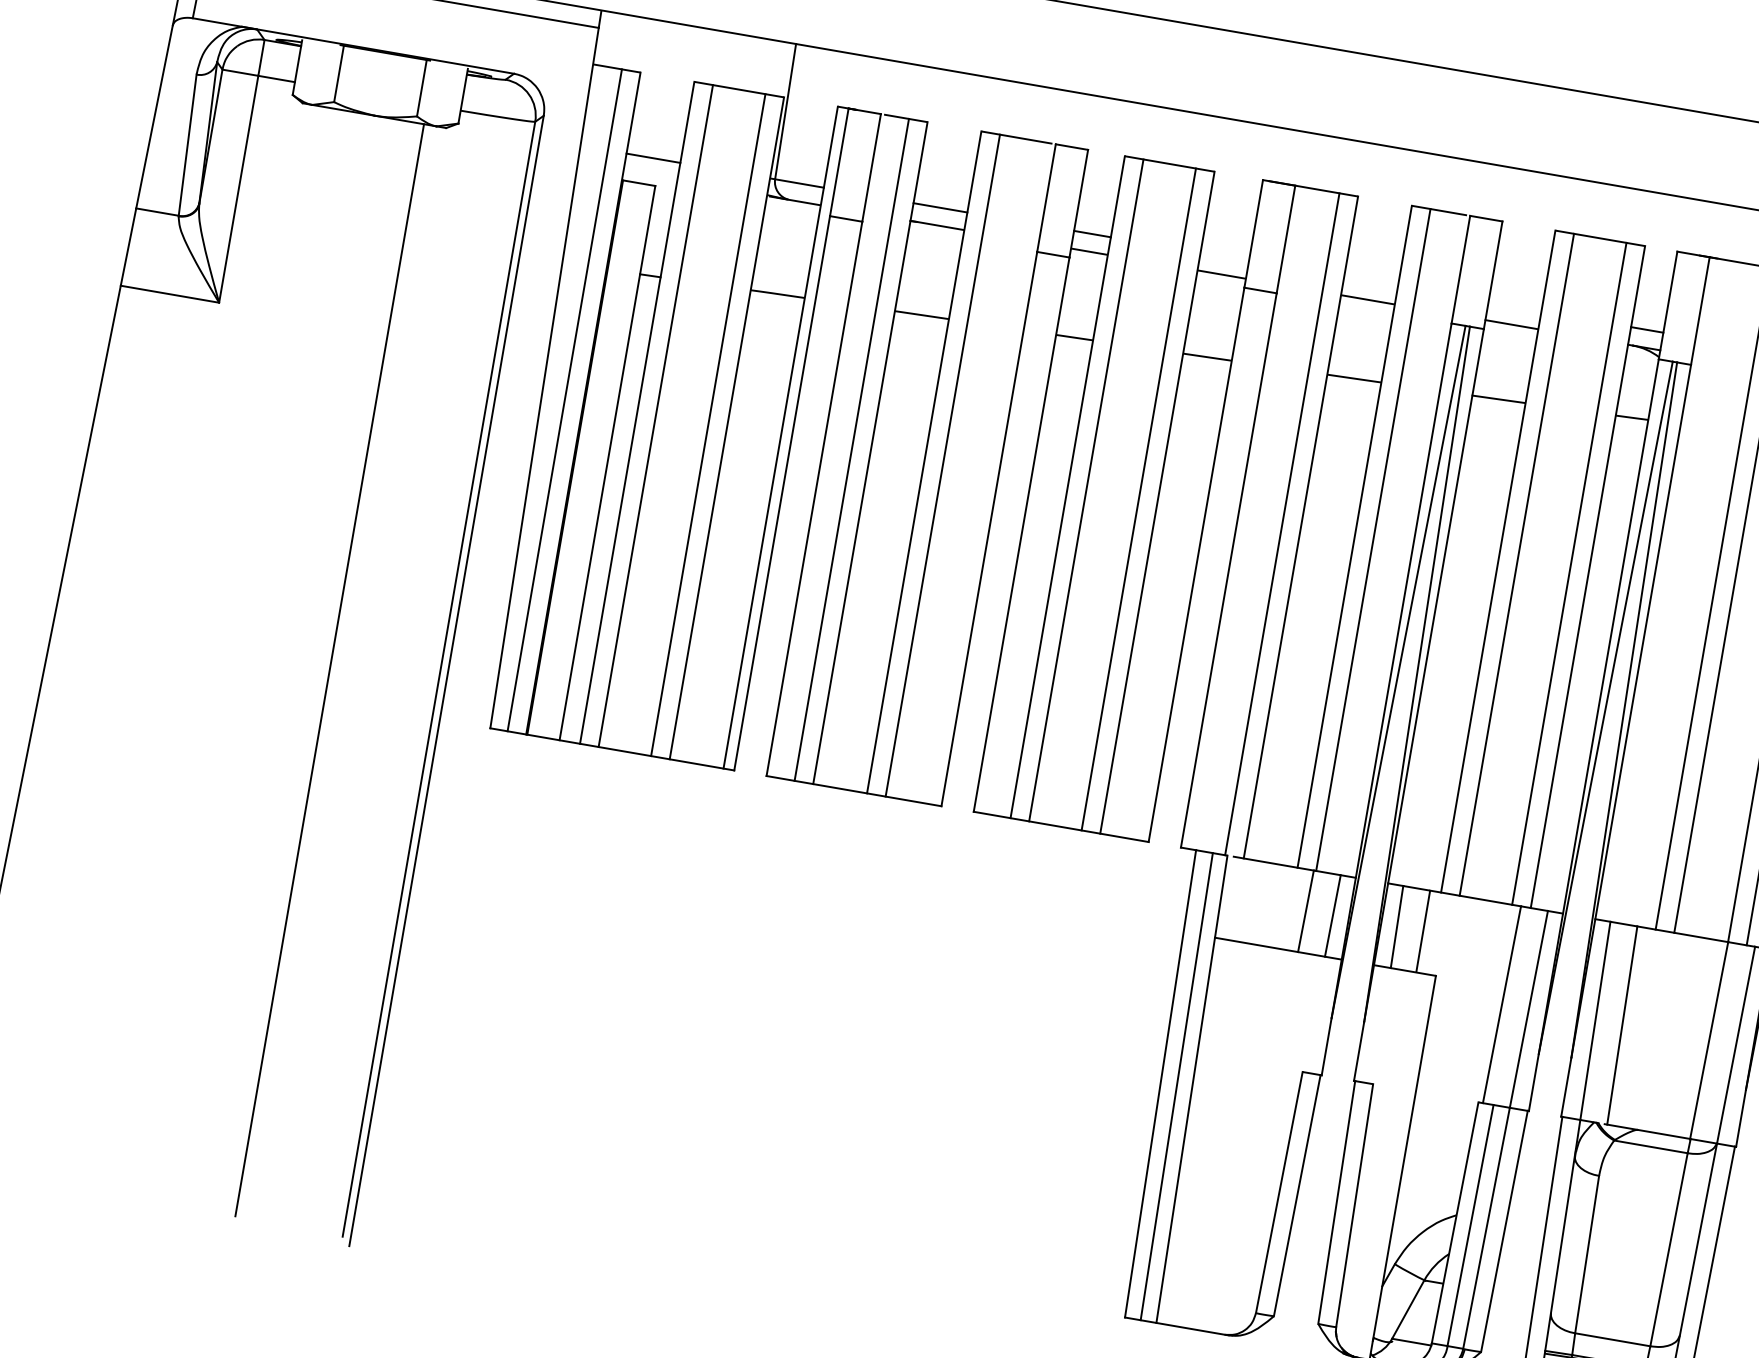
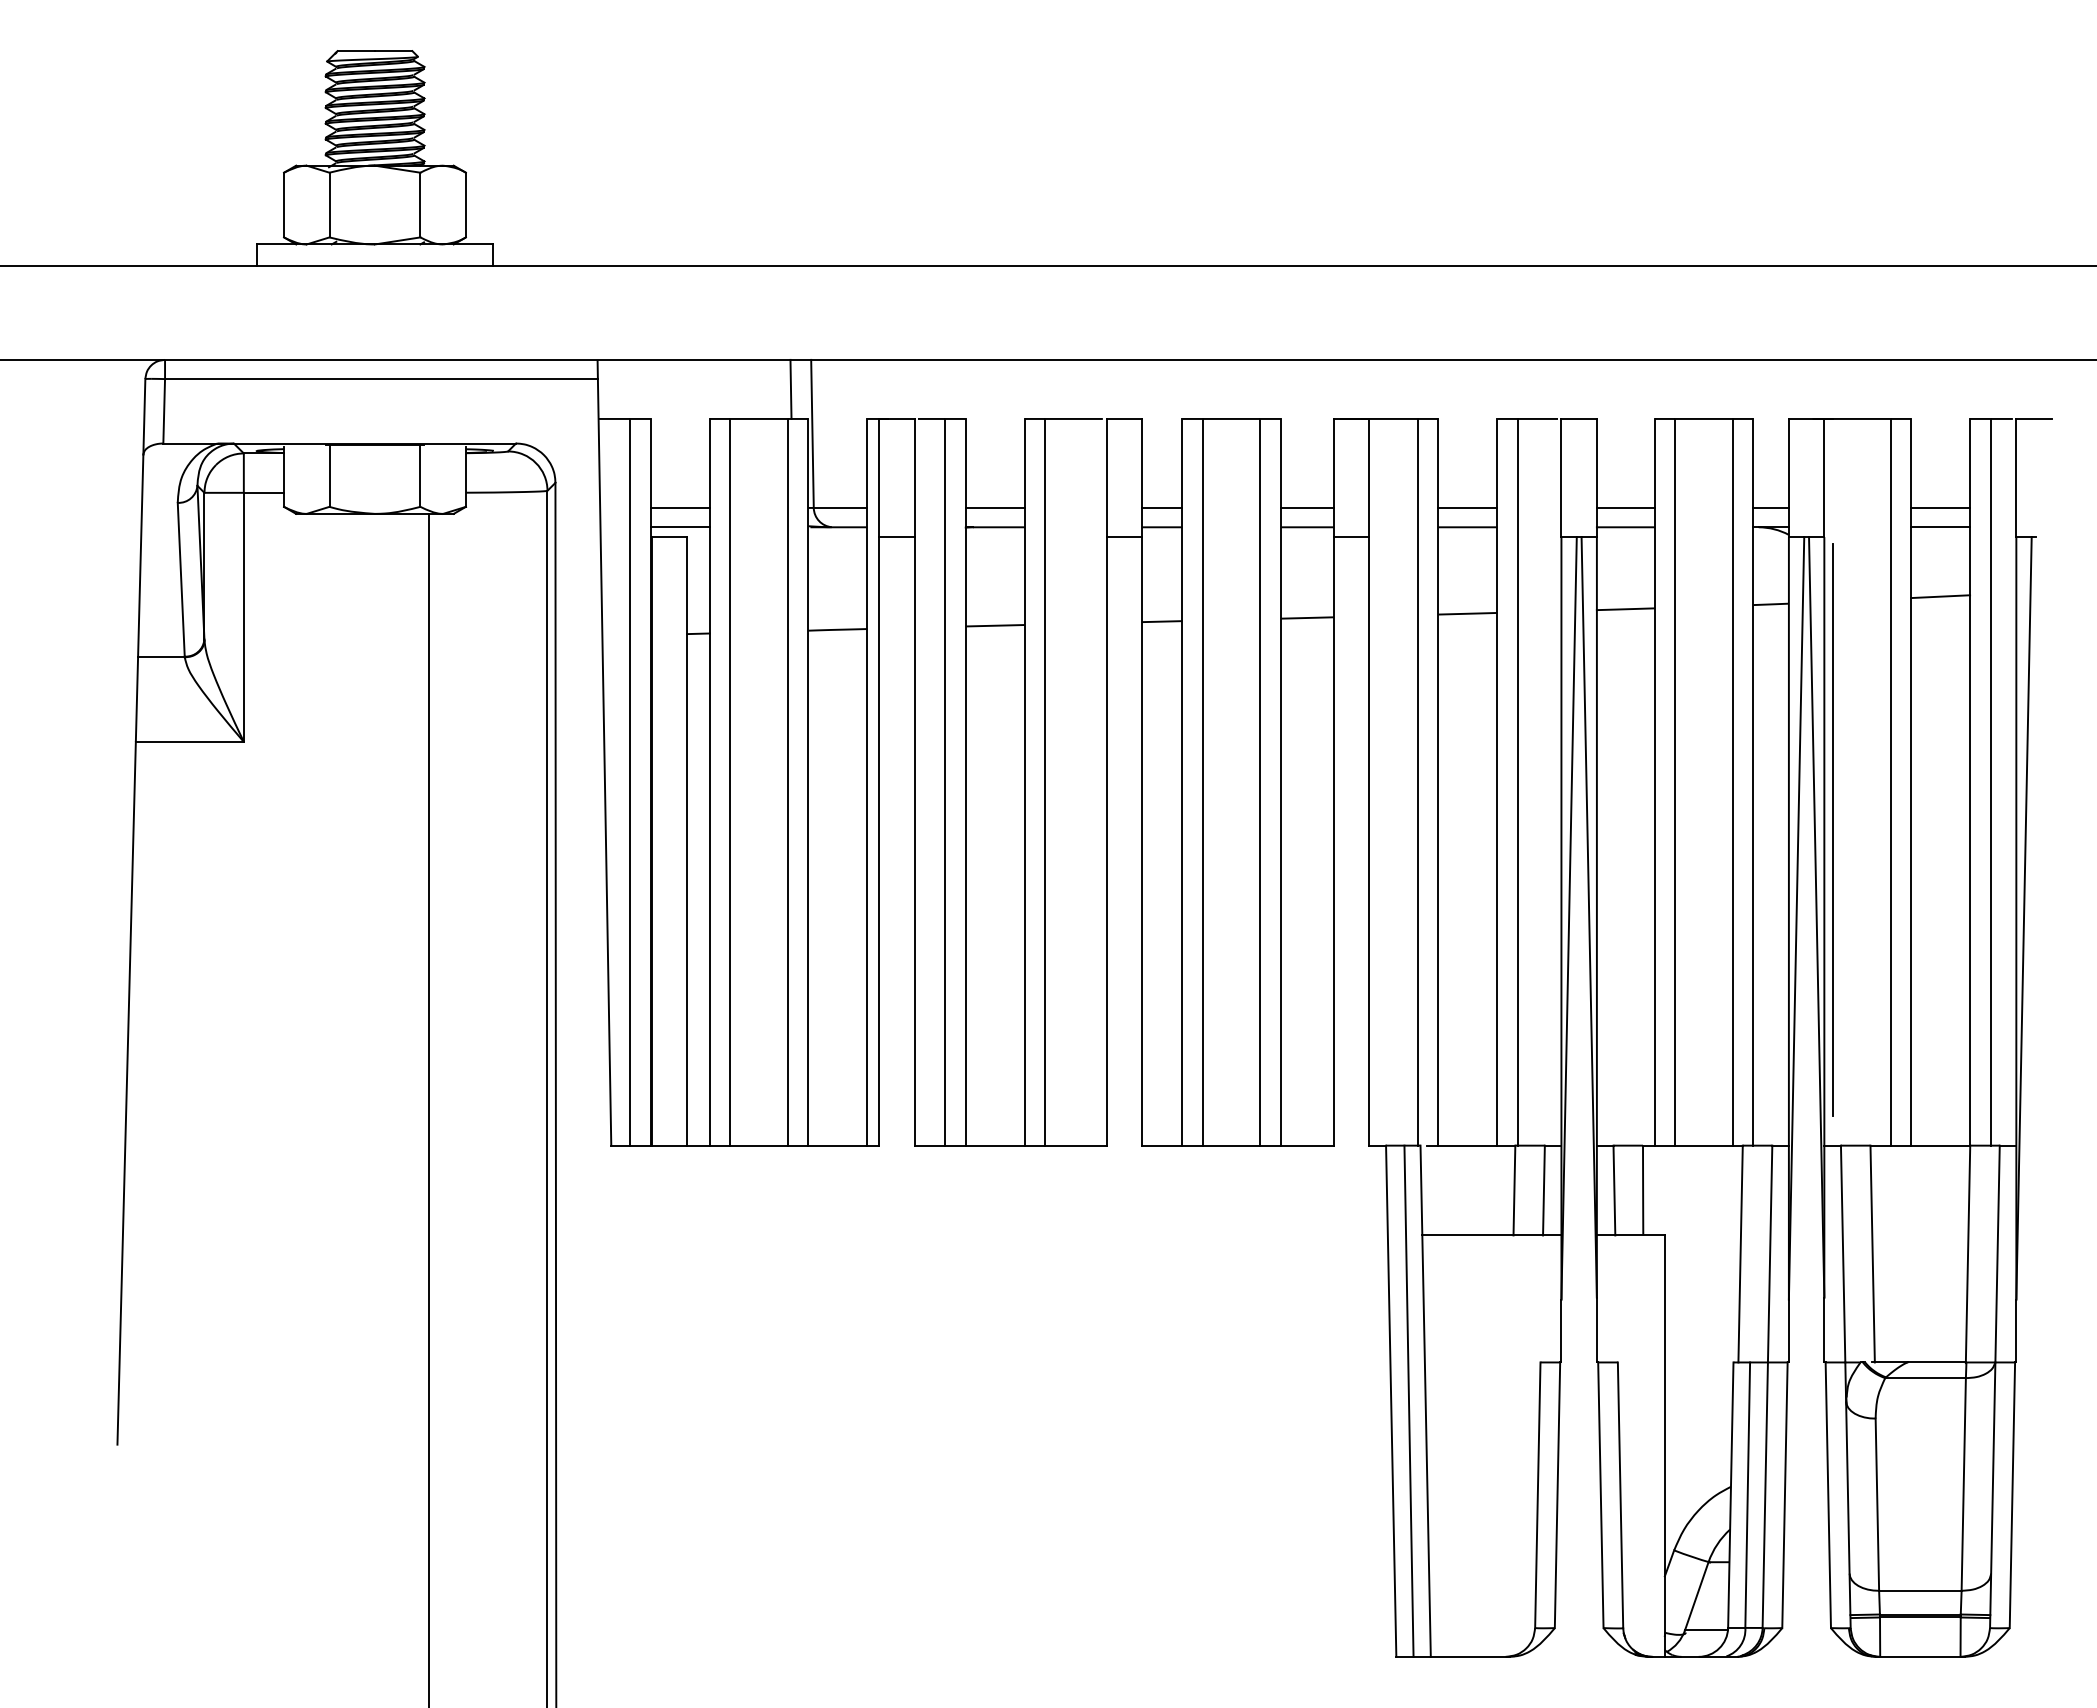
line: (772, 66) -> (790, 388), added
line: (649, 175) -> (679, 527), added
line: (1224, 256) -> (1306, 507), added
line: (1370, 281) -> (1467, 507), added
line: (1514, 306) -> (1625, 507), added
line: (1652, 632) -> (1832, 829), added

